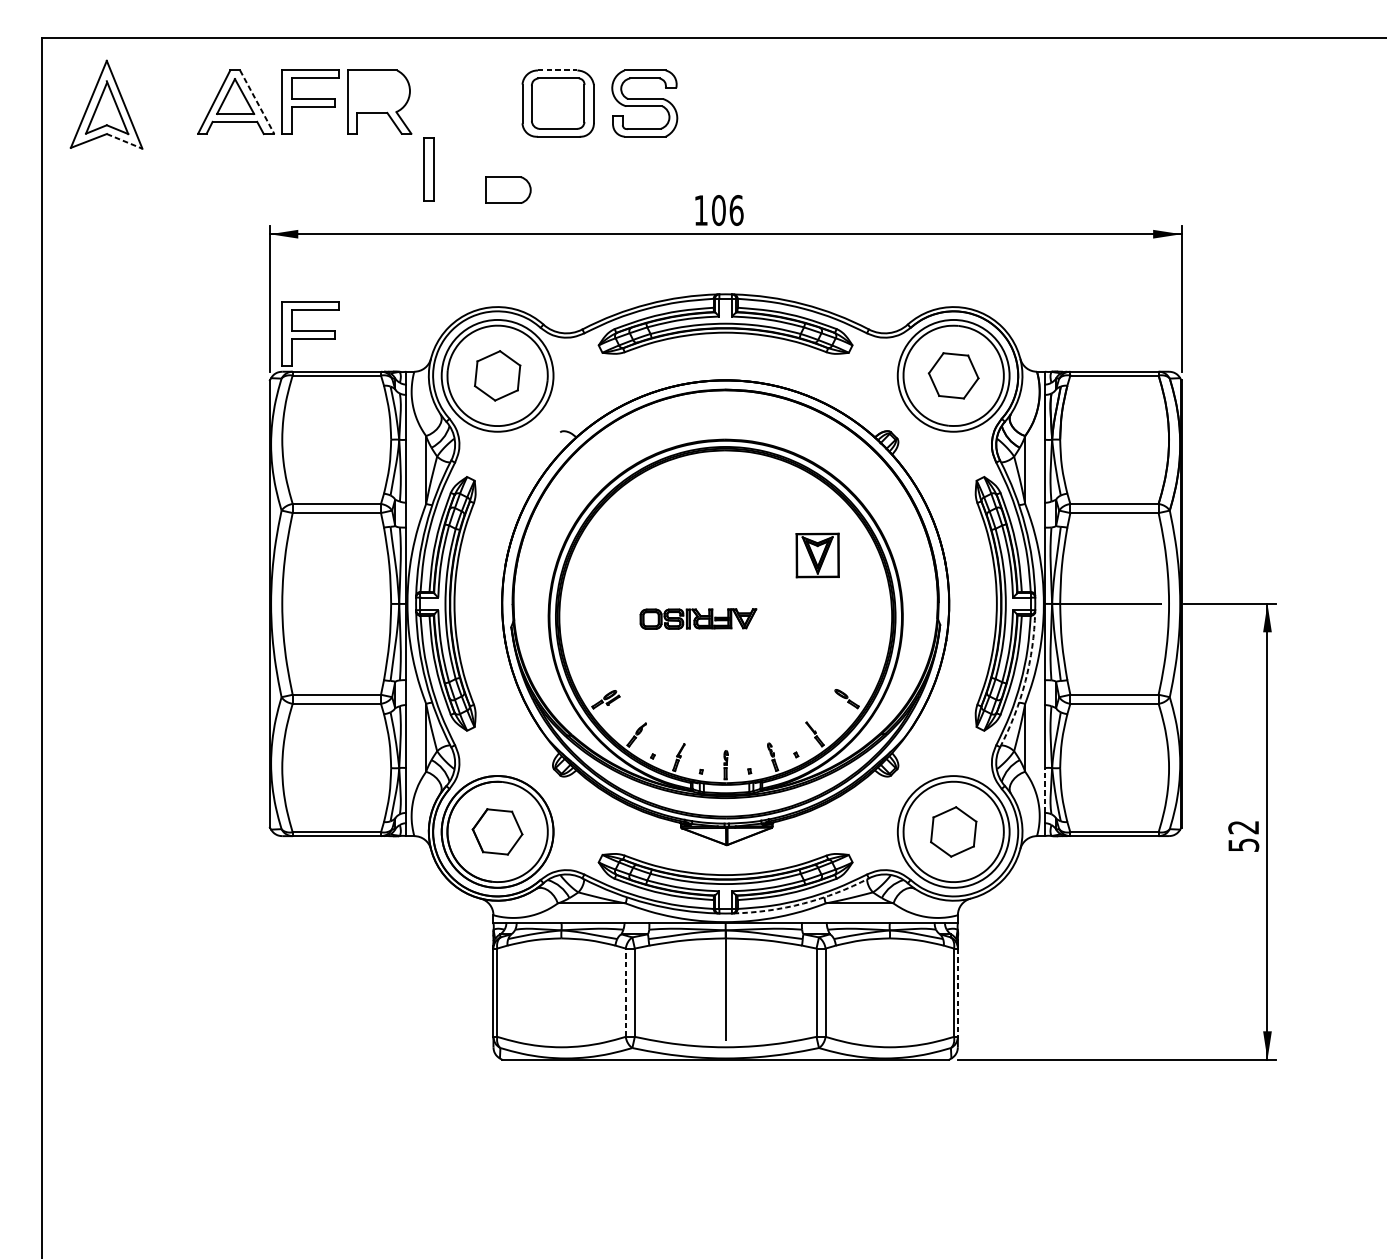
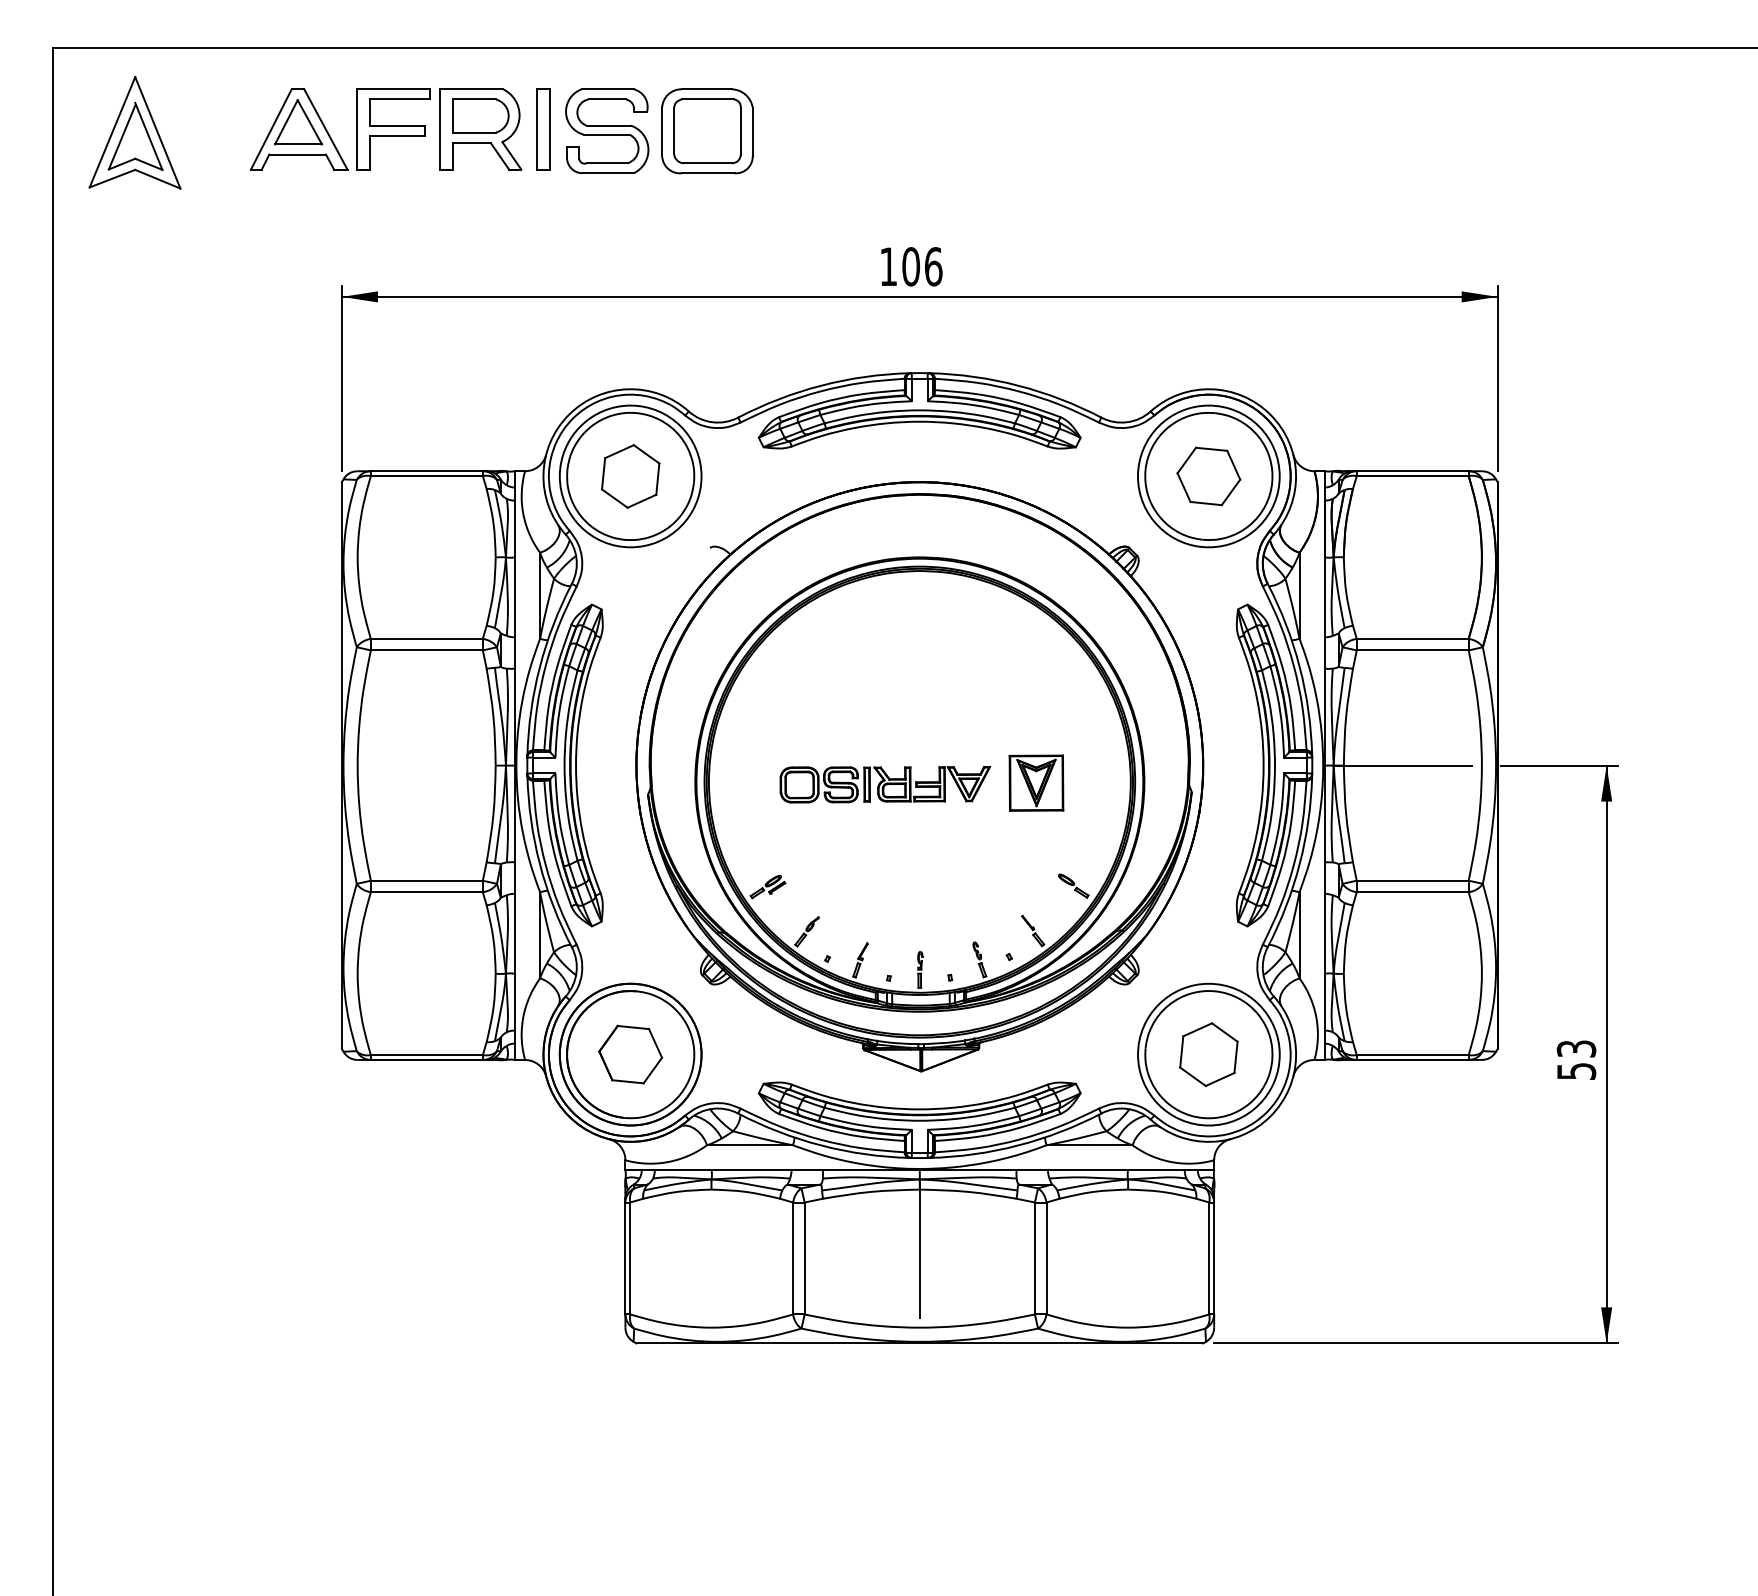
line: (558, 70) -> (707, 89), dashed -> solid
line: (256, 102) -> (325, 129), dashed -> solid
part: (644, 103) -> (607, 131), moved
line: (125, 141) -> (158, 179), dashed -> solid
part: (428, 169) -> (543, 129), moved
part: (508, 189) -> (480, 115), moved
part: (310, 334) -> (393, 423), removed
part: (817, 554) -> (1036, 782), moved
part: (697, 618) -> (884, 784), size x1.43
arc: (1025, 681) -> (1299, 863), dashed -> solid
line: (1044, 790) -> (1324, 1001), dashed -> solid
text: (1243, 827) -> (1576, 1048), 52 -> 53
arc: (803, 903) -> (1018, 1145), dashed -> solid
line: (626, 992) -> (793, 1258), dashed -> solid
line: (958, 992) -> (1214, 1258), dashed -> solid

